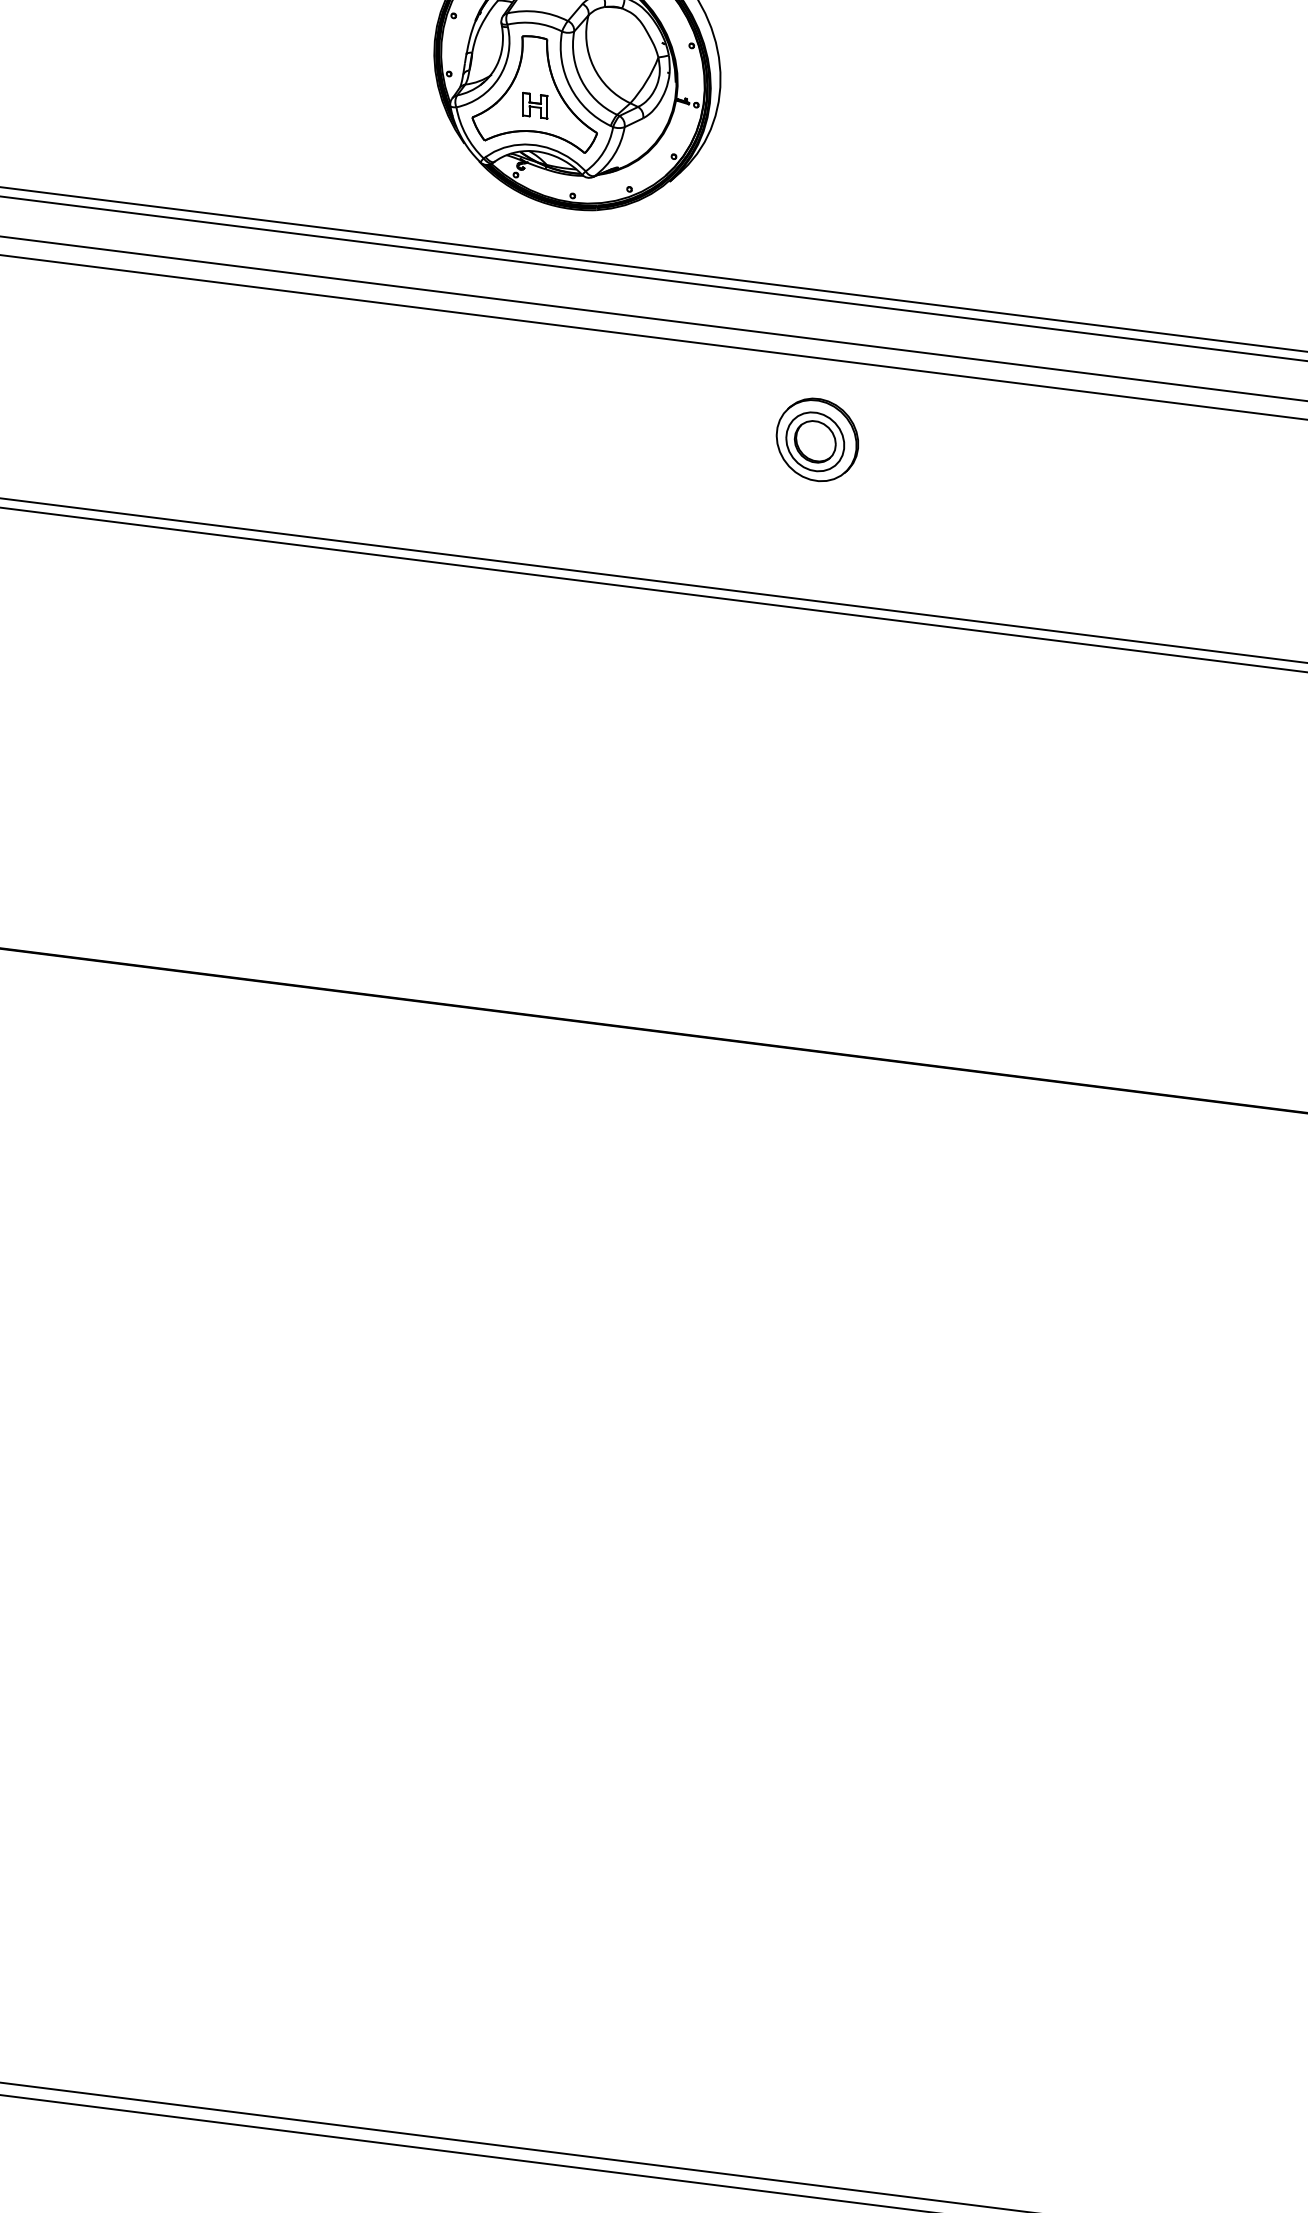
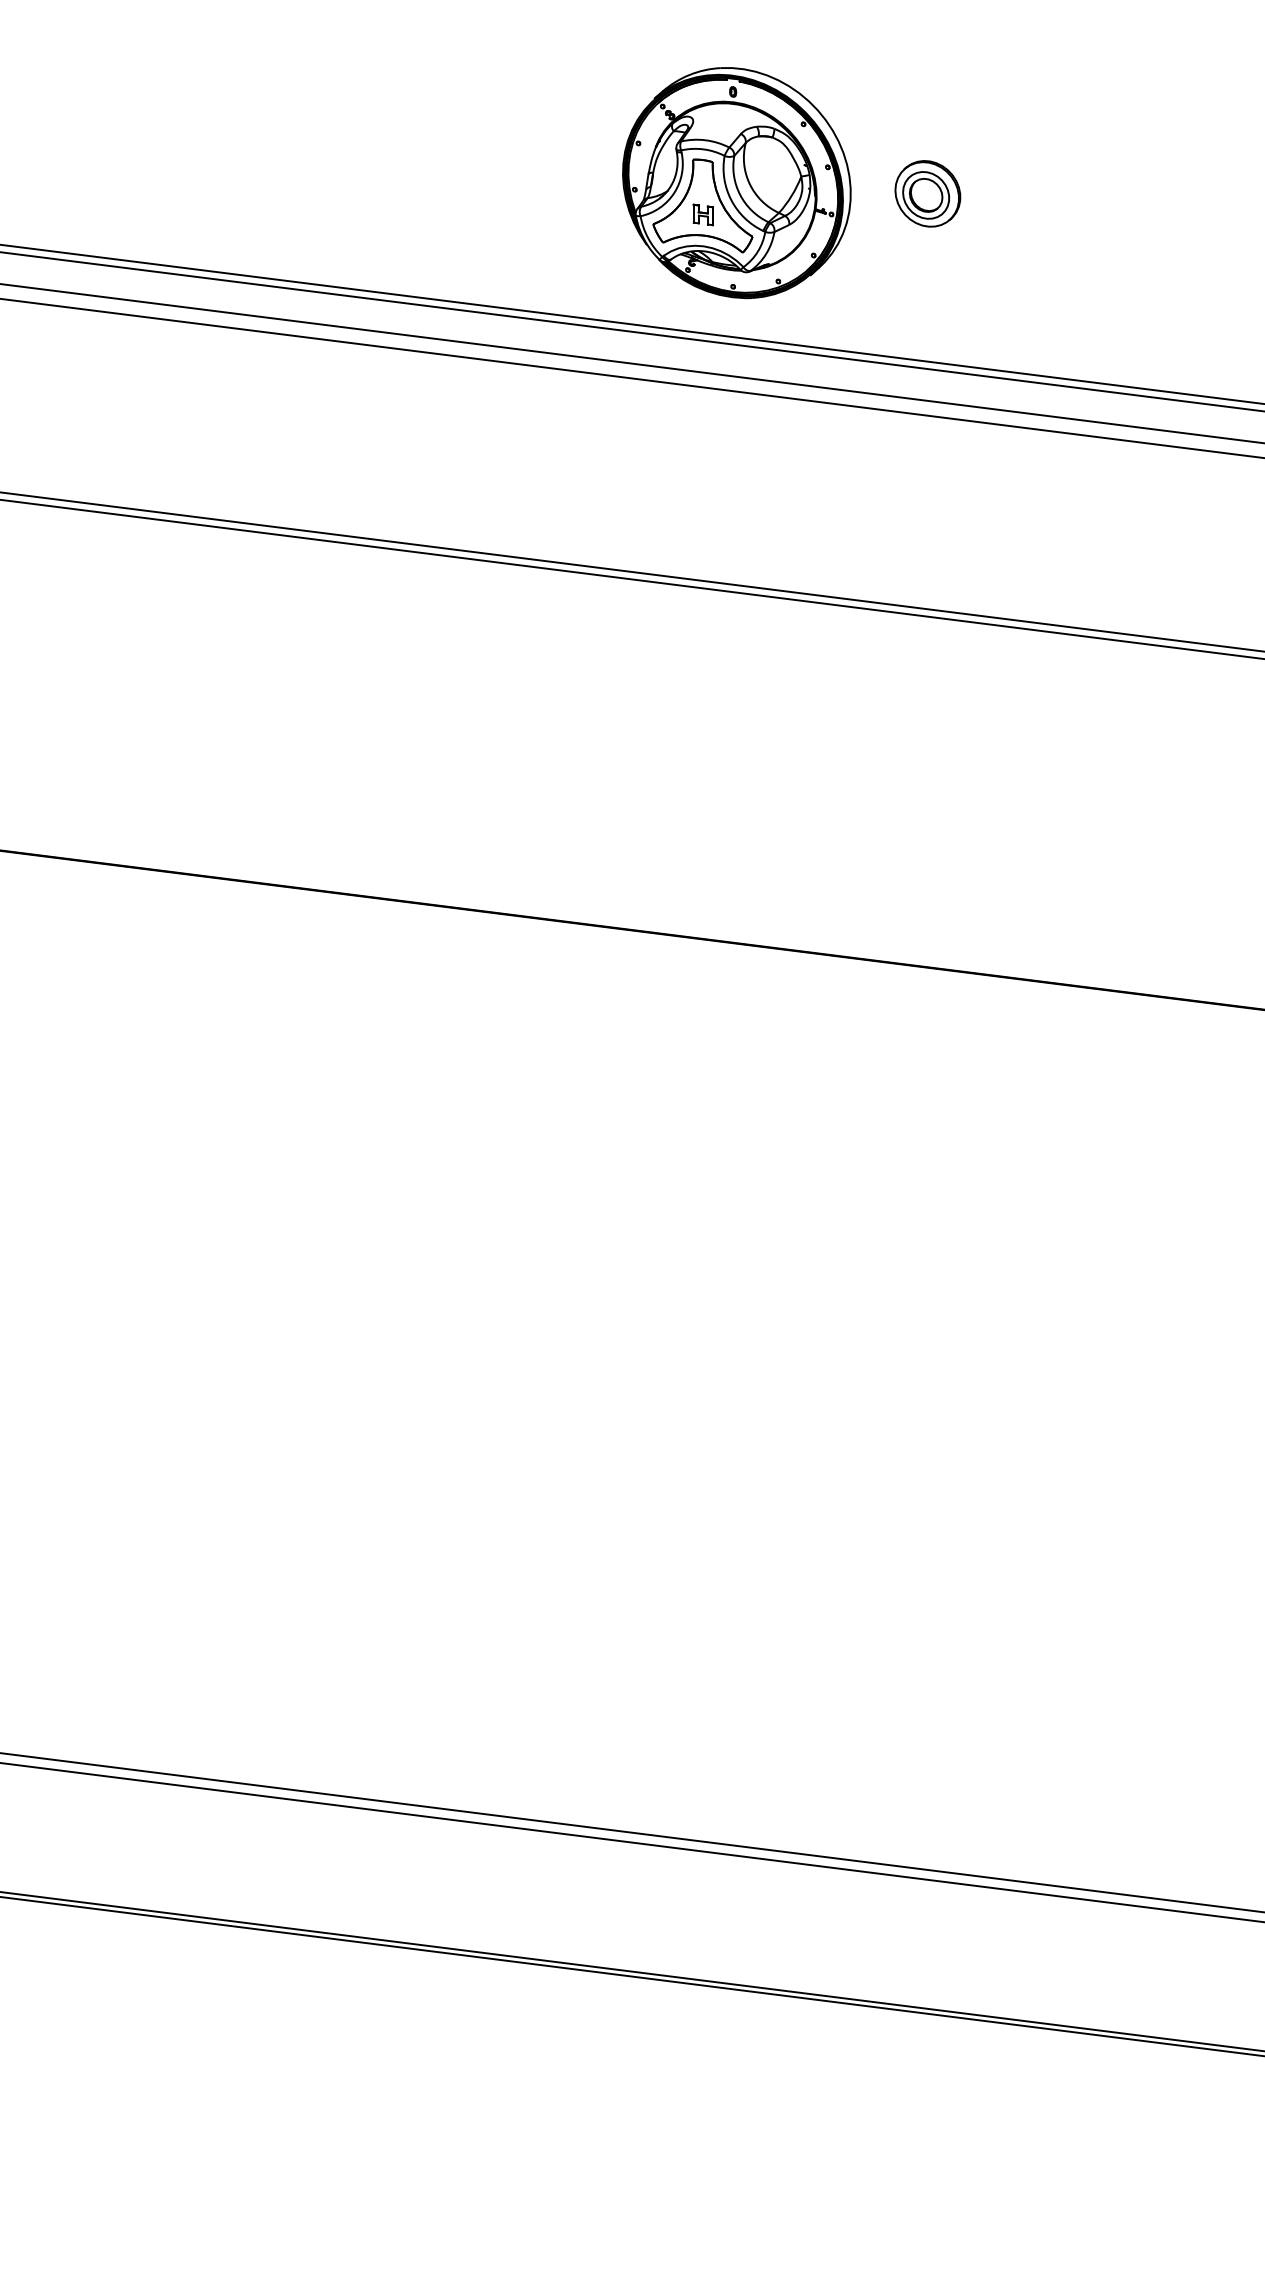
part: (816, 439) -> (927, 193), moved

